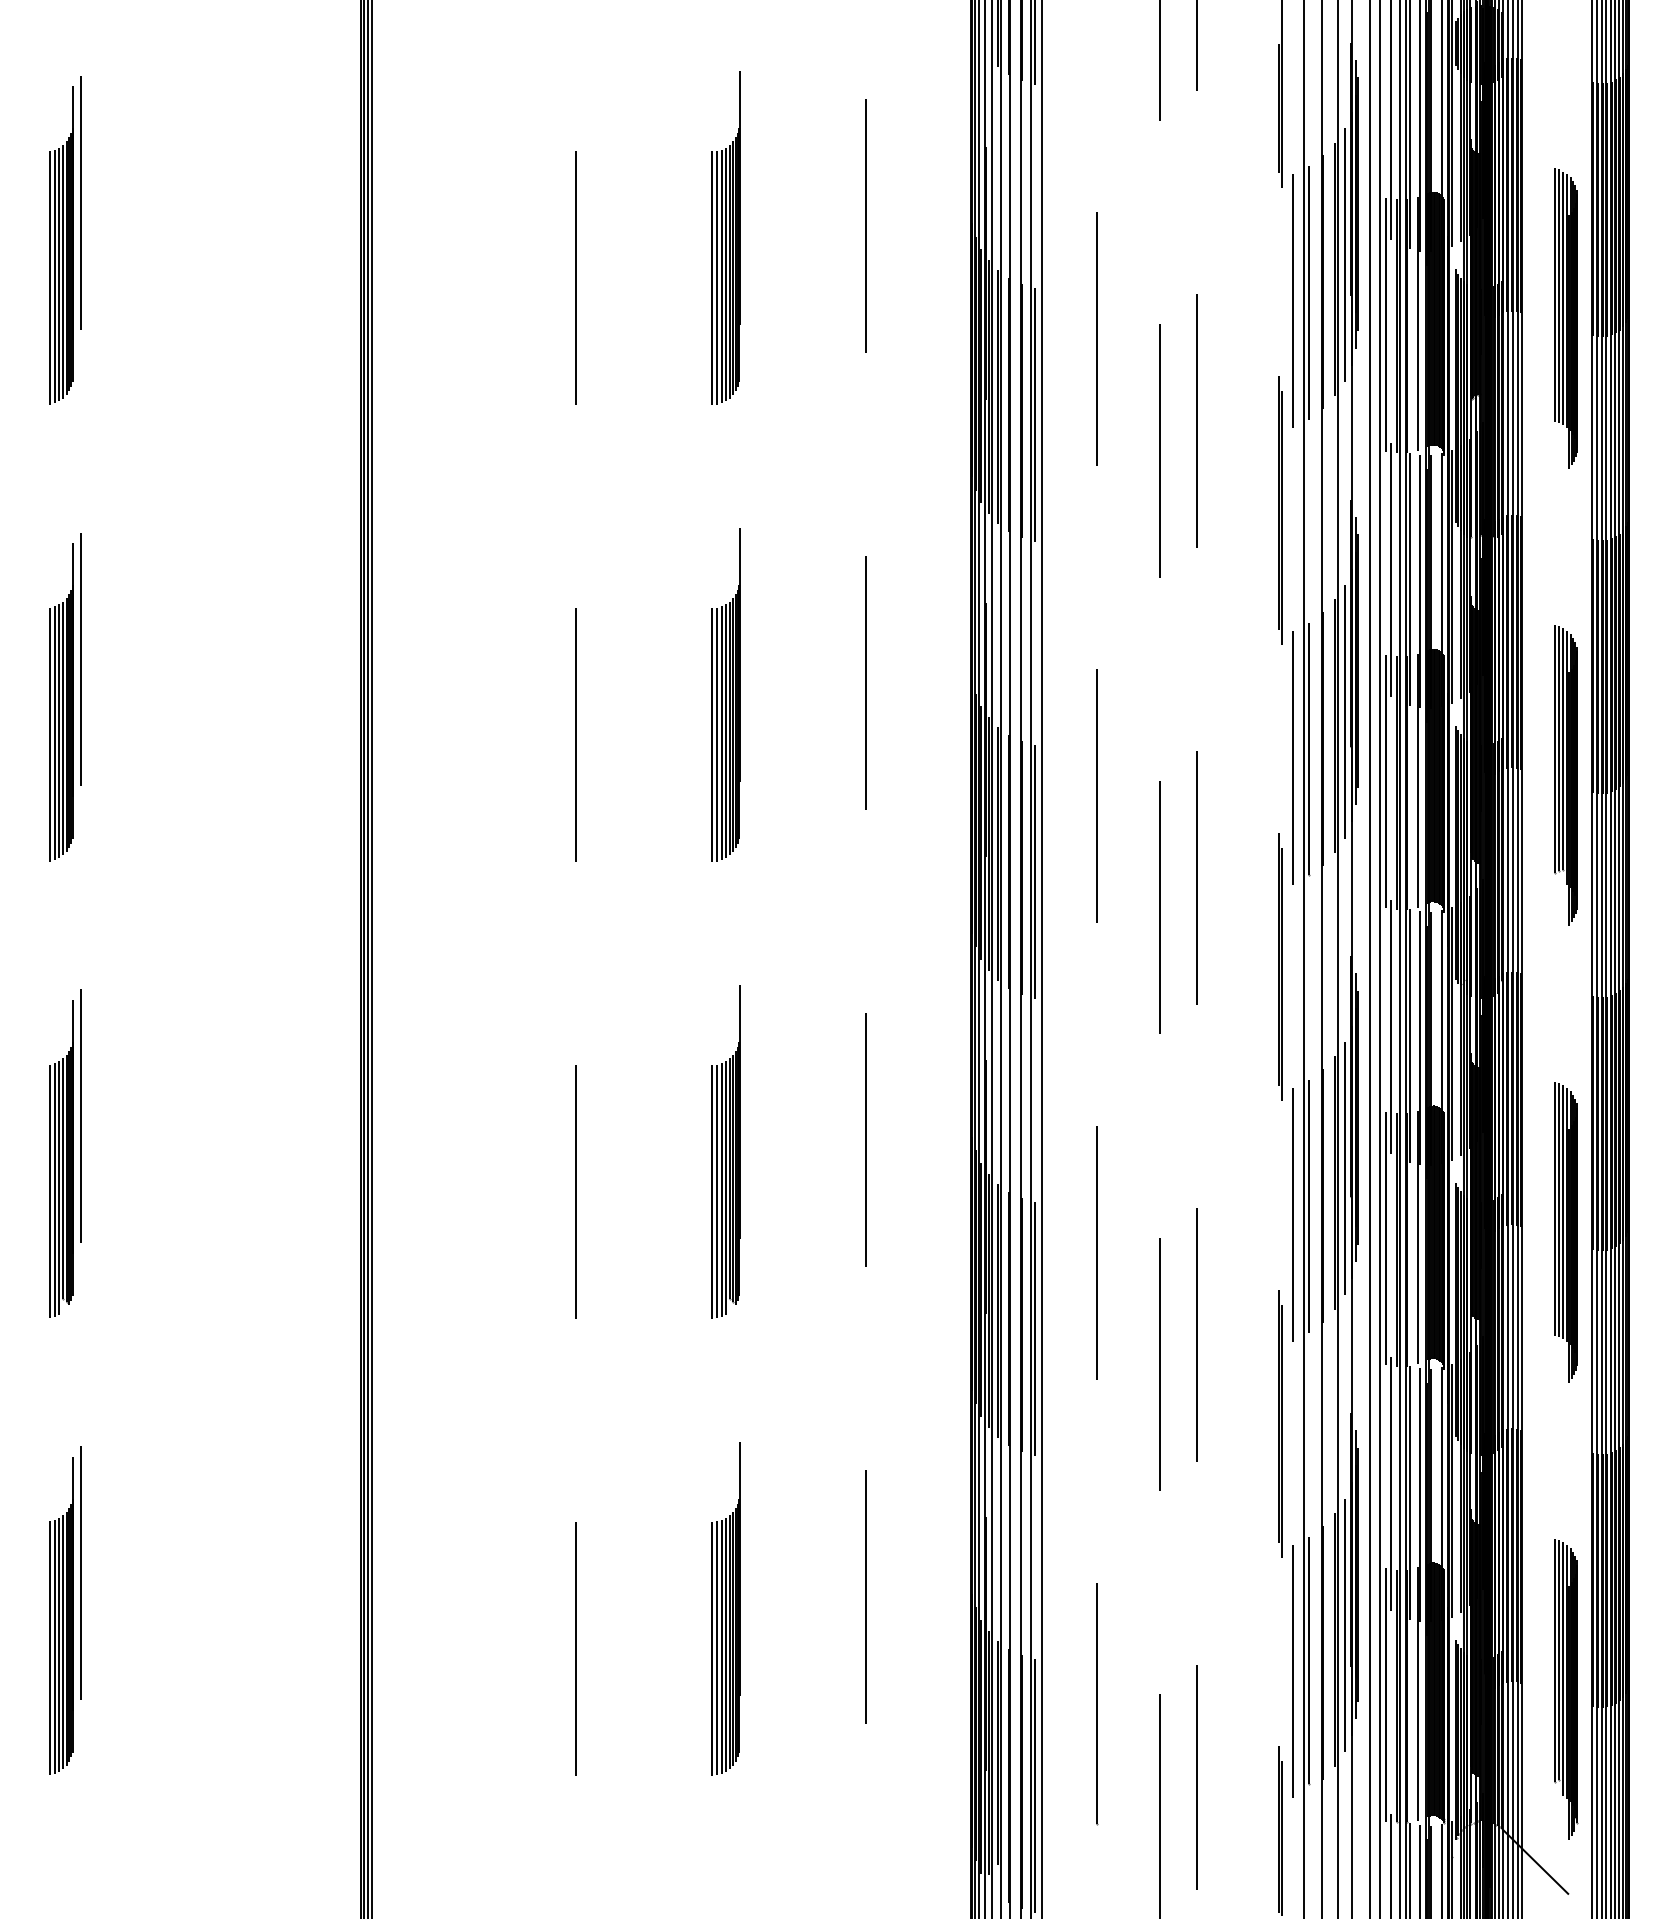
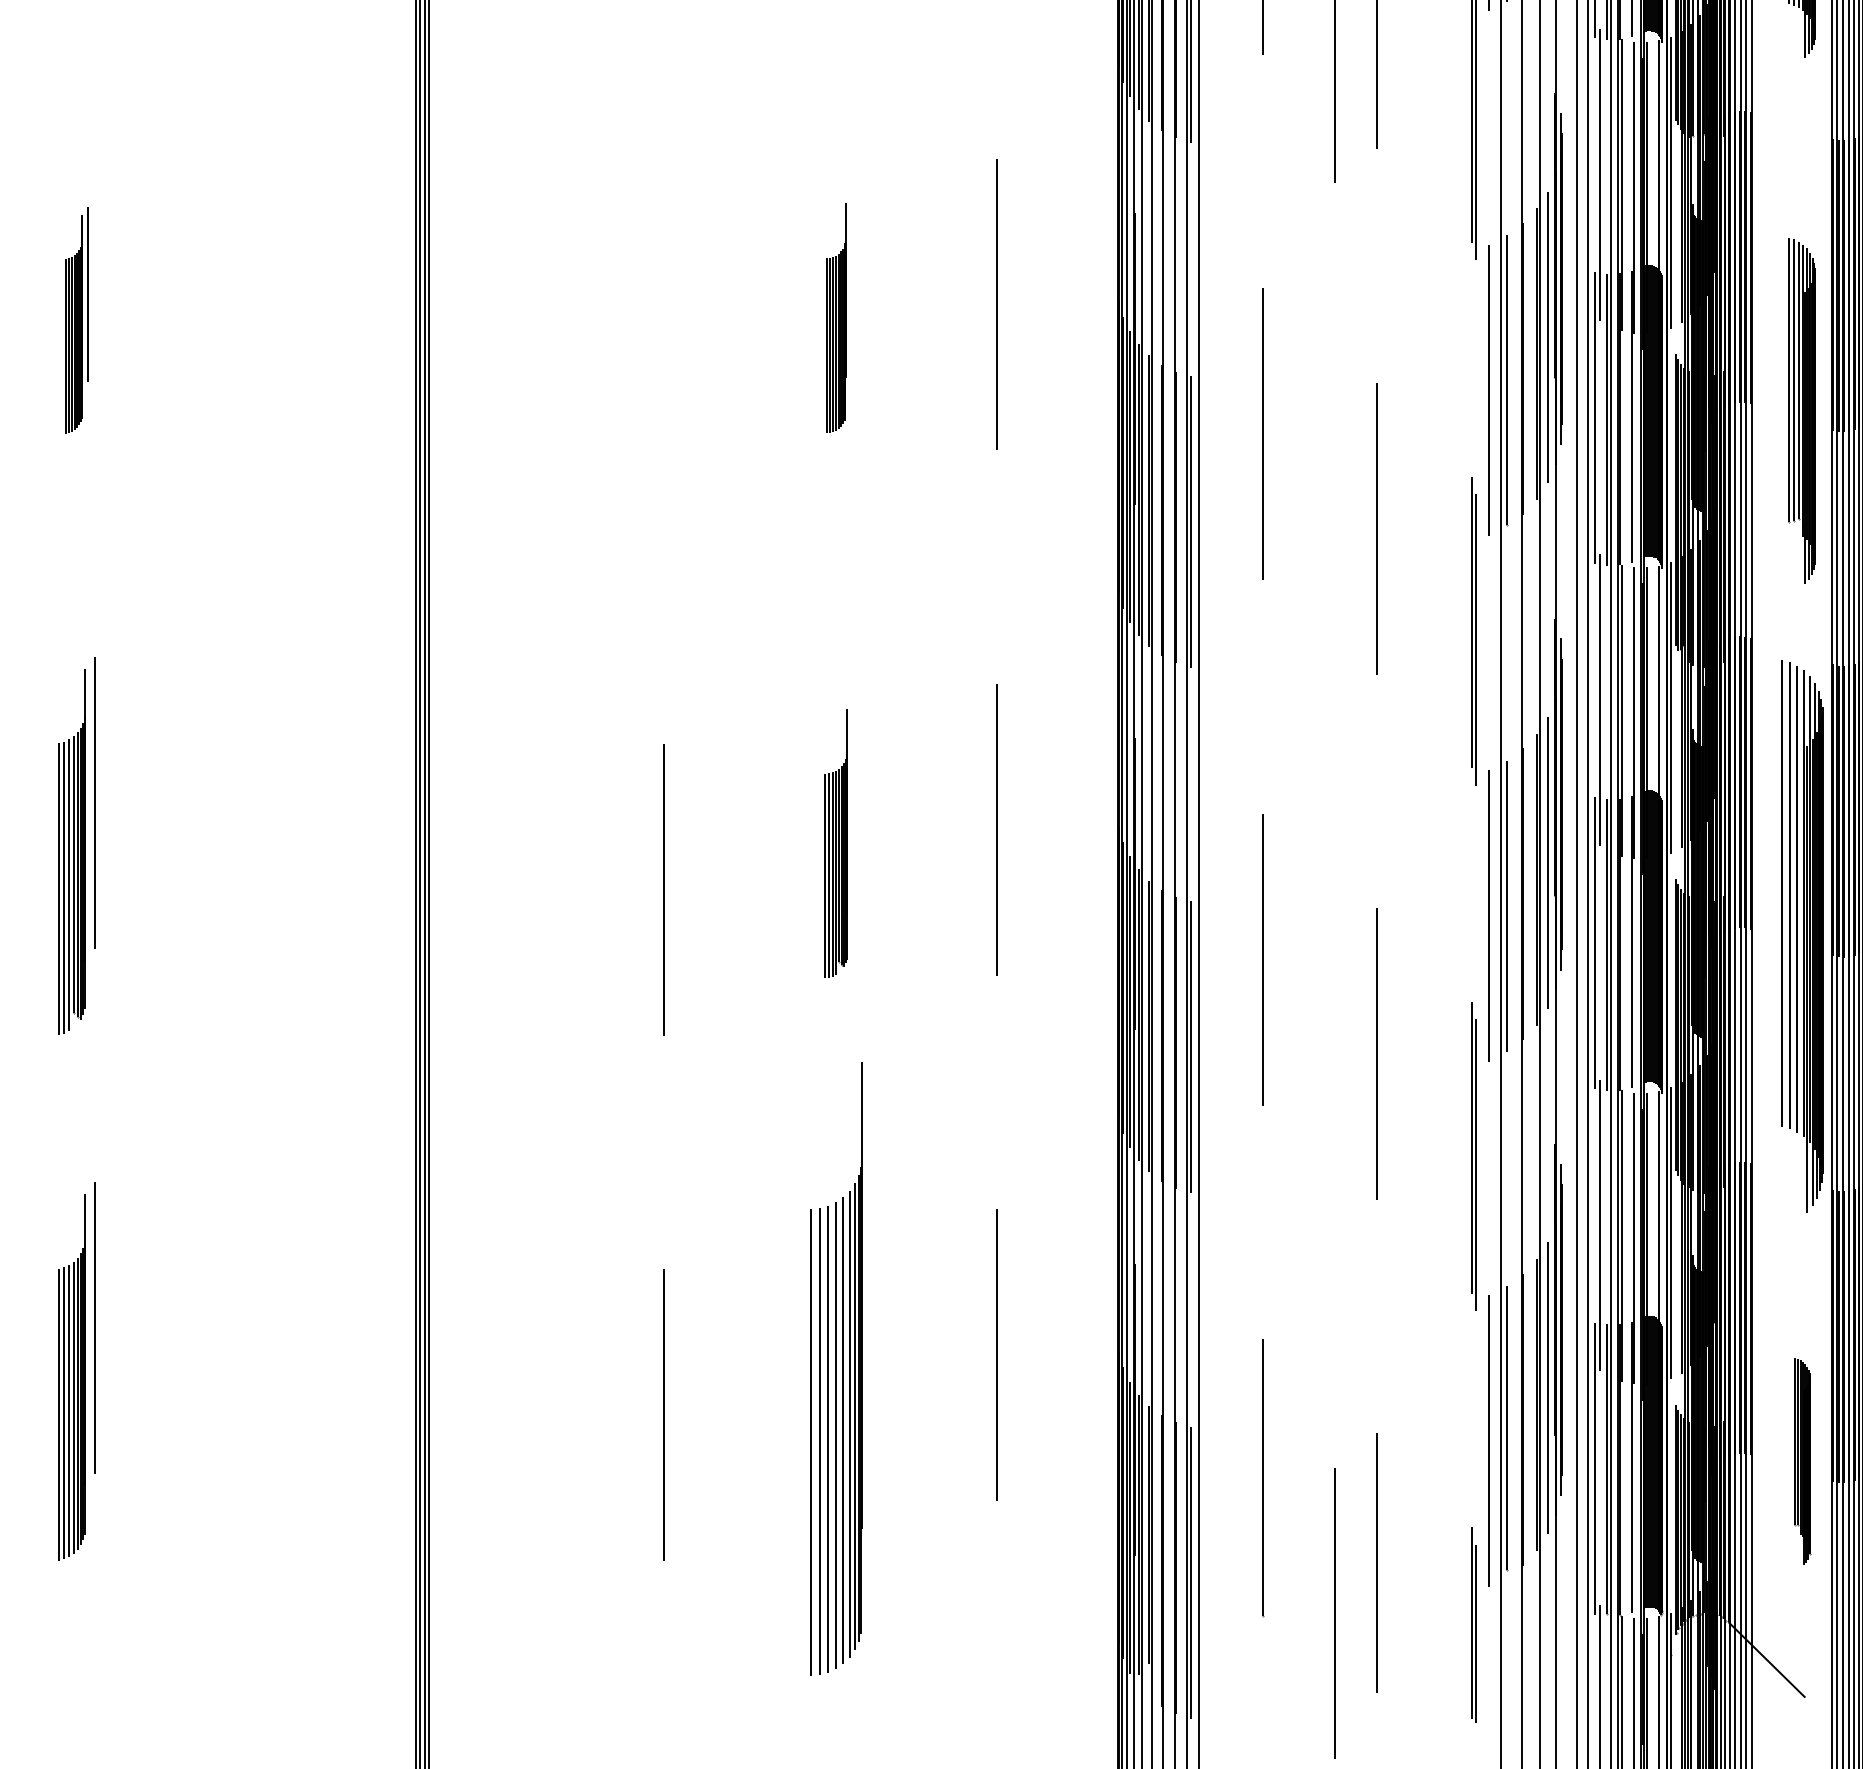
part: (725, 694) -> (835, 317), size x0.6
part: (65, 697) -> (76, 321), size x0.6
line: (575, 734) -> (663, 363), removed
line: (1159, 907) -> (1334, 562), removed
part: (725, 1151) -> (835, 843), size x0.7
part: (1565, 1232) -> (1801, 936), size x1.6
line: (1159, 1364) -> (1334, 1088), removed
part: (725, 1608) -> (835, 1368), size x1.6
part: (1566, 1689) -> (1802, 1461), size x0.6

